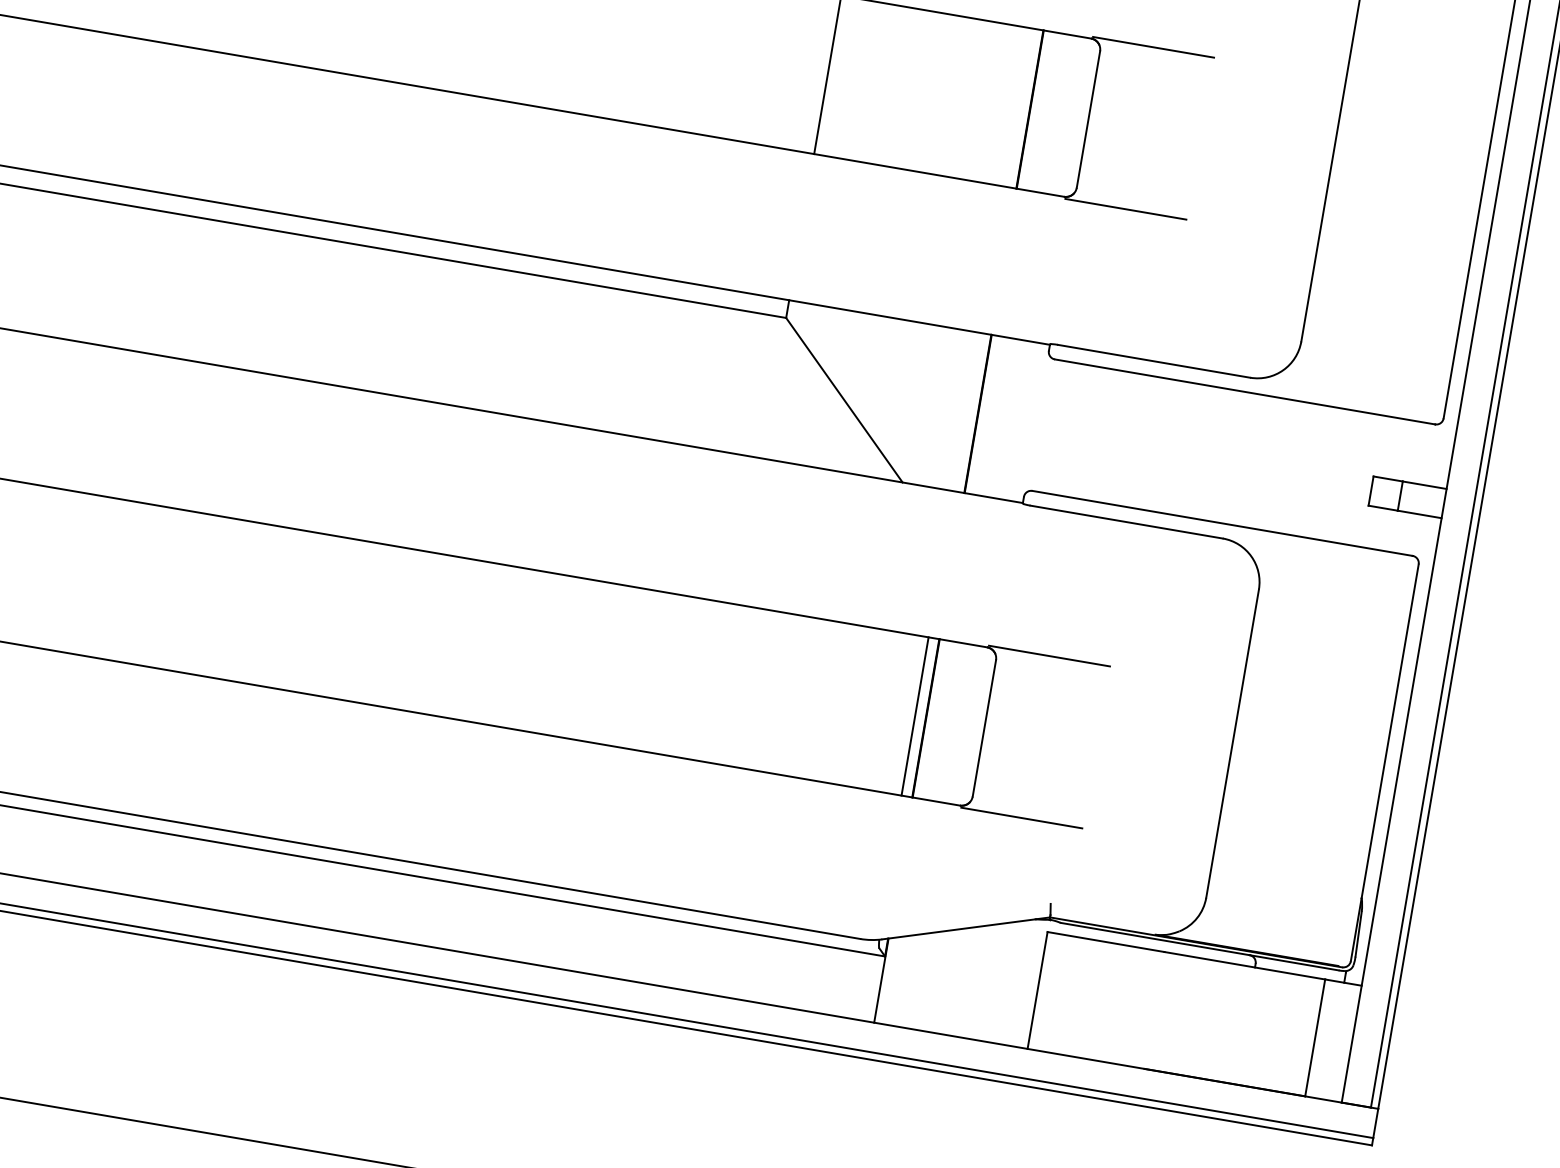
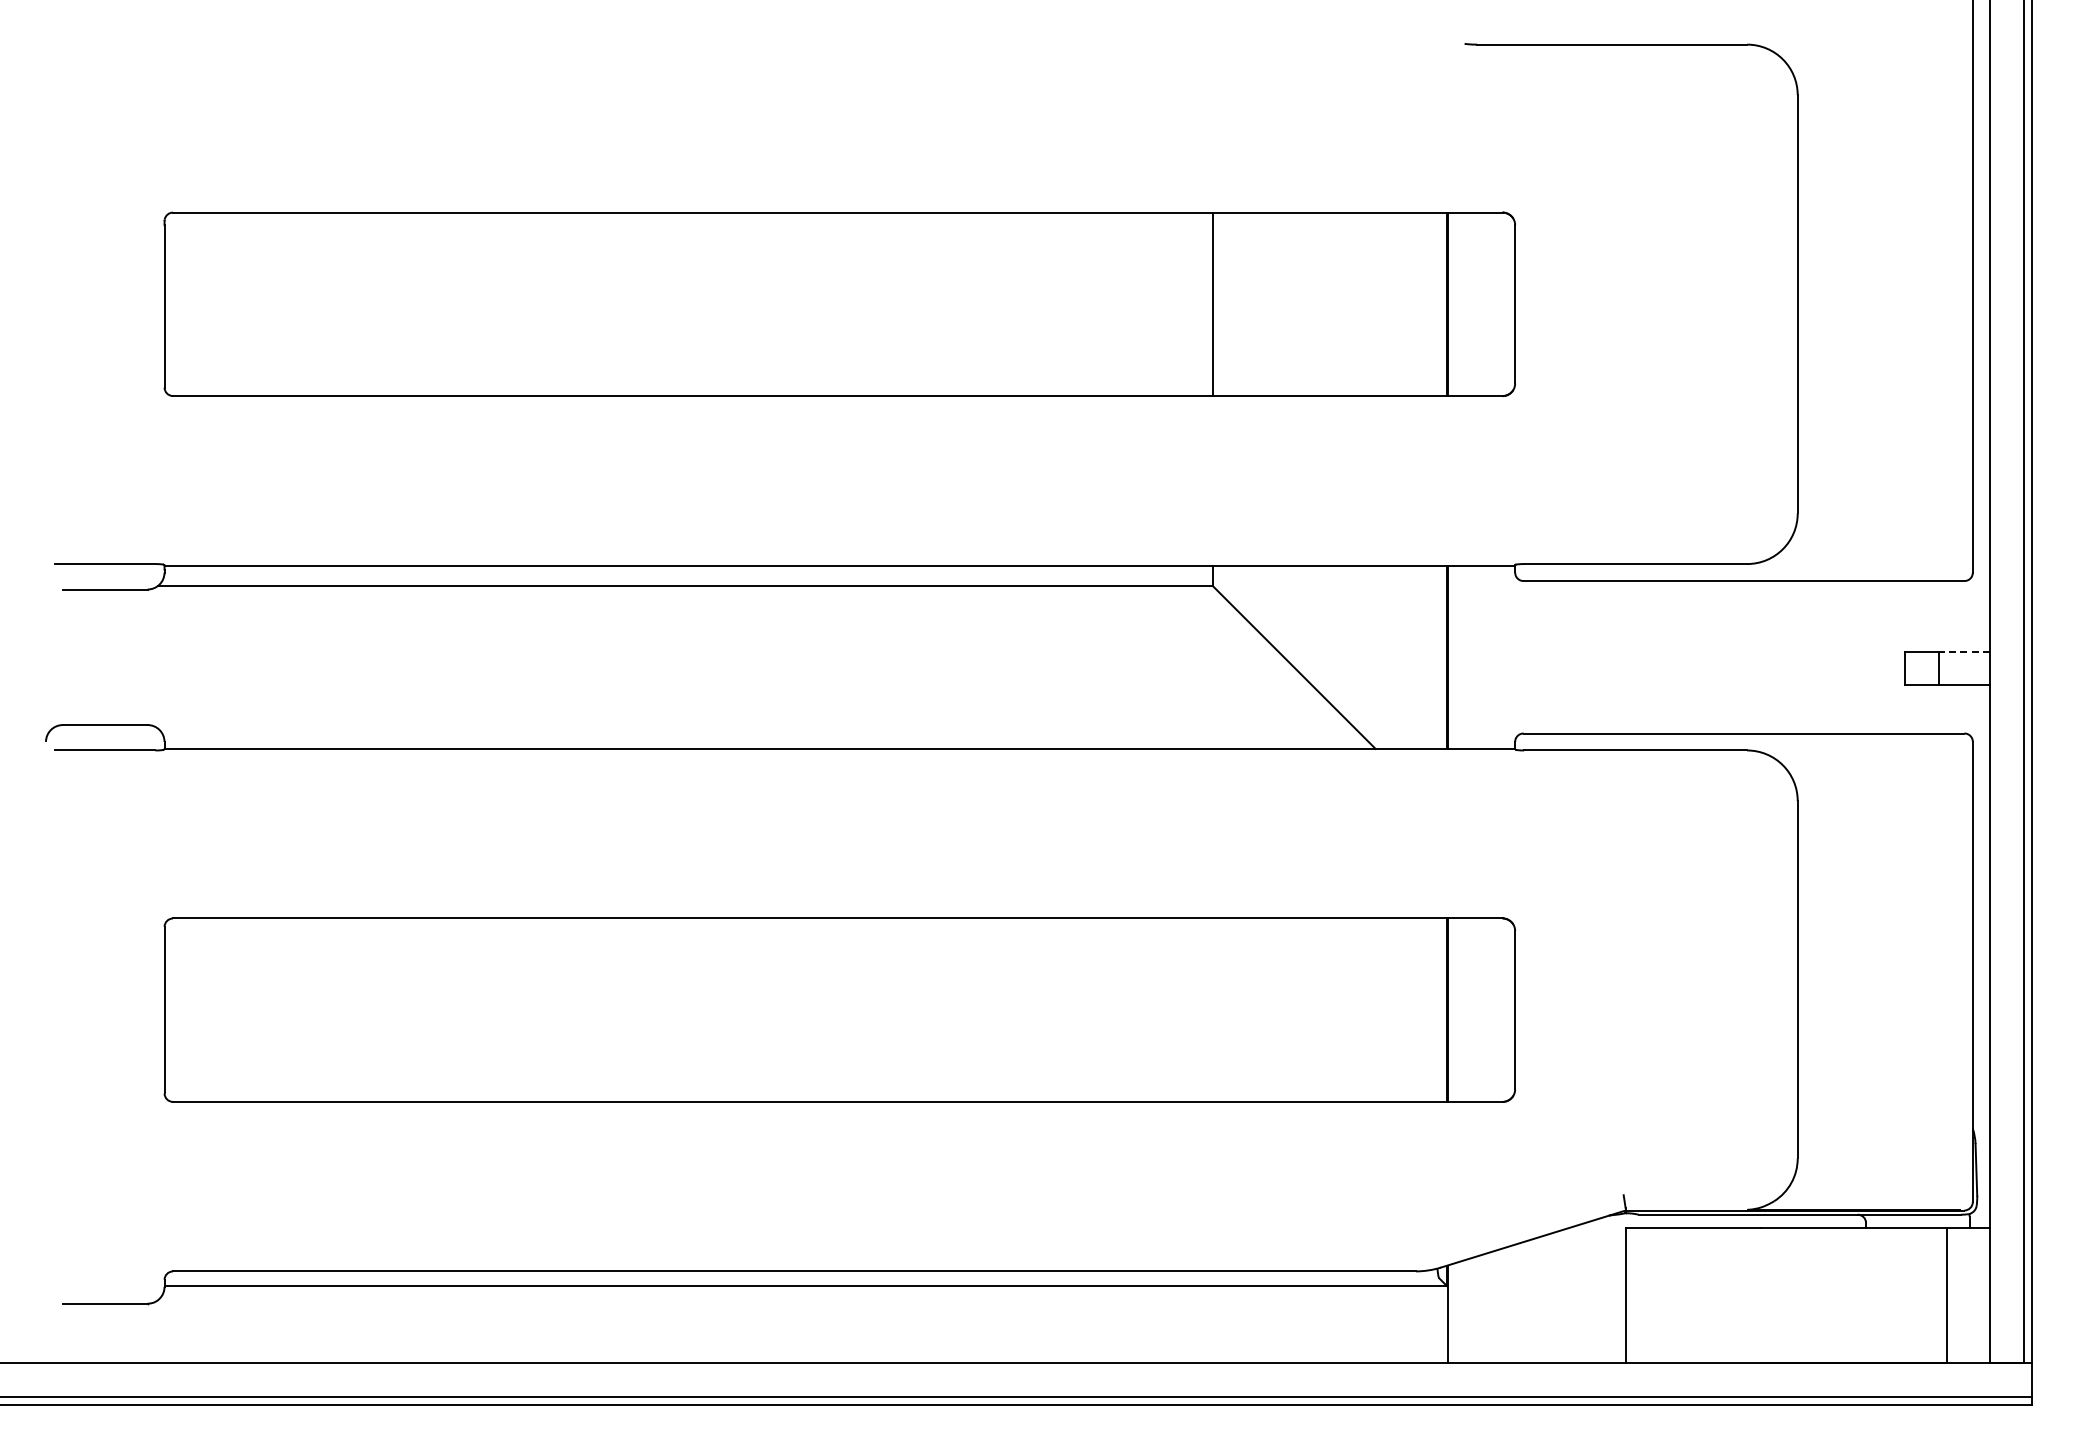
line: (1153, 47) -> (1574, 210), removed
line: (1125, 209) -> (1574, 398), removed
line: (1423, 485) -> (1963, 651), solid -> dashed
line: (1049, 656) -> (1574, 916), removed
line: (914, 715) -> (1434, 1009), removed
line: (1021, 818) -> (1574, 1104), removed

